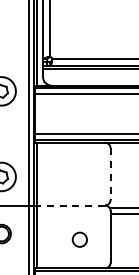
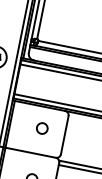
circle: (79, 171) -> (41, 128), added
line: (110, 174) -> (64, 135), dashed -> solid
line: (71, 205) -> (30, 152), dashed -> solid

